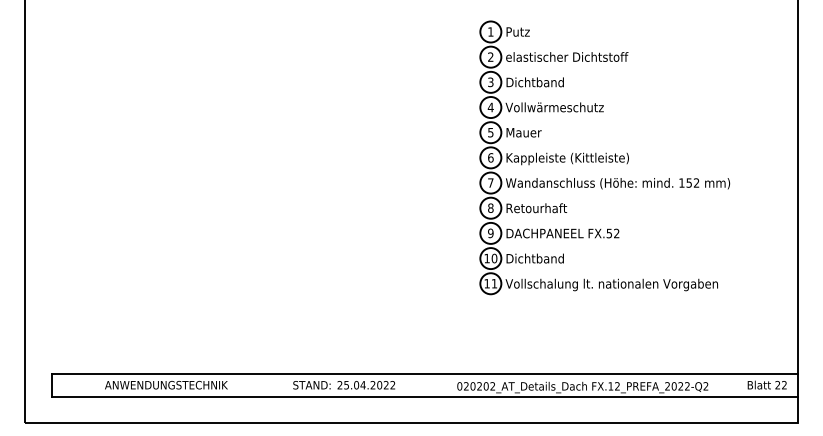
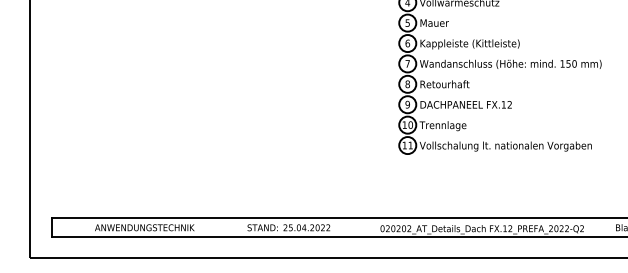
text: (696, 182) -> (574, 63), 152 -> 150
text: (608, 233) -> (503, 104), FX.52 -> FX.12
text: (534, 259) -> (443, 125), Dichtband -> Trennlage

